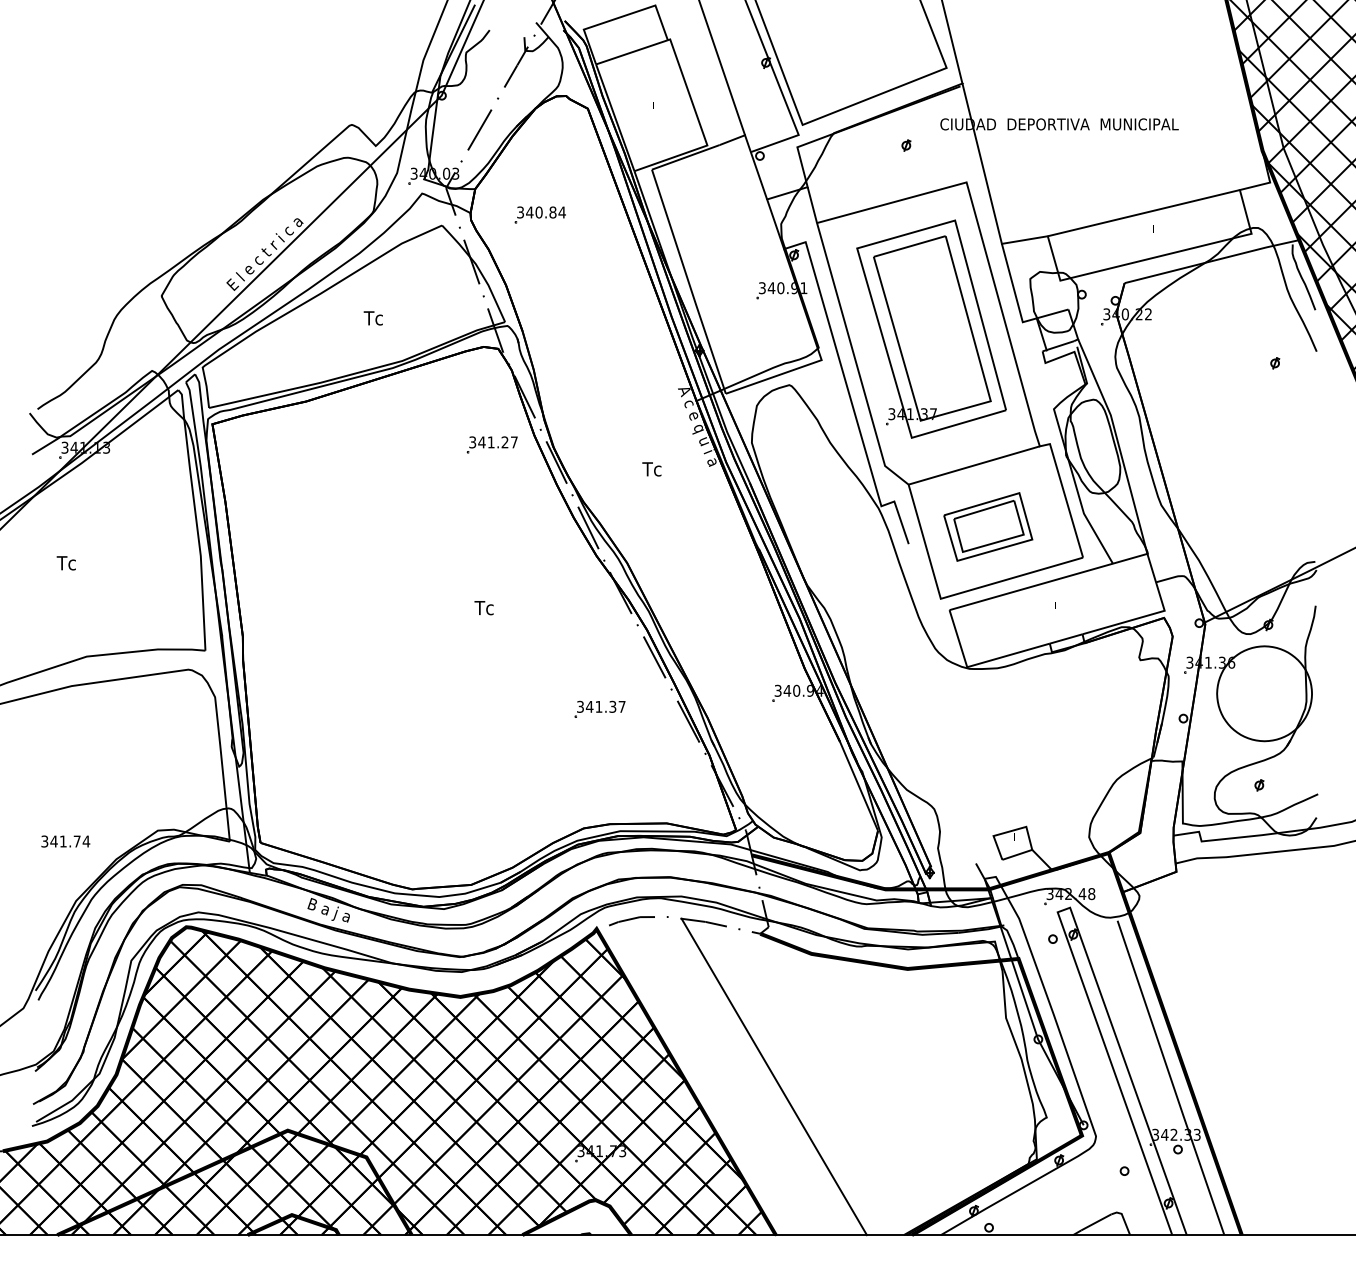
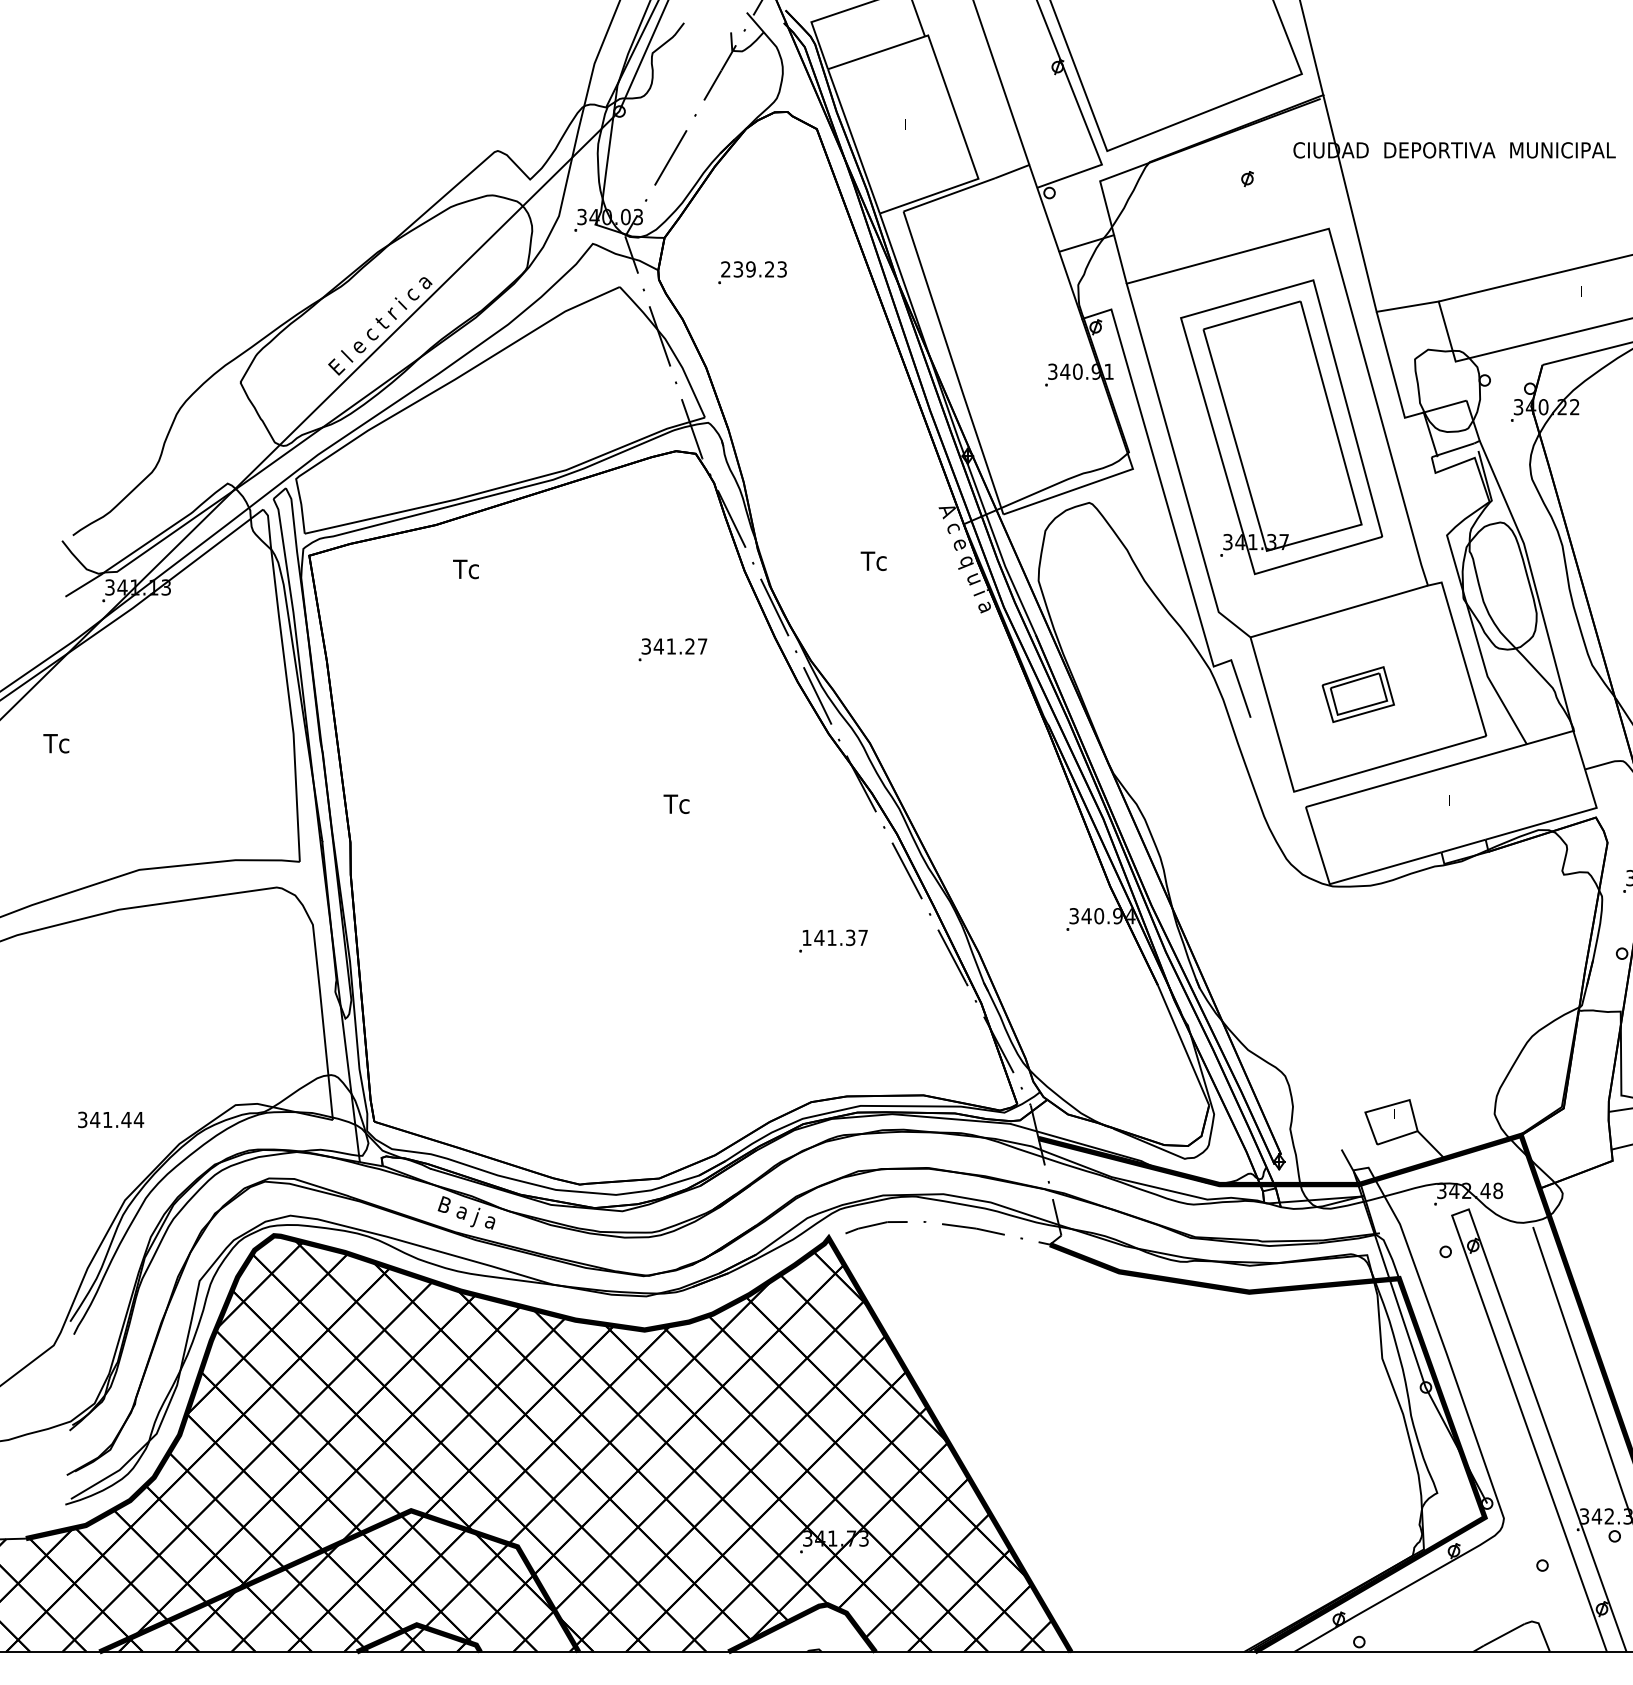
text: (541, 212) -> (754, 269), 340.84 -> 239.23
text: (372, 318) -> (464, 569), moved
part: (491, 444) -> (671, 649), moved
text: (651, 469) -> (873, 561), moved
part: (988, 526) -> (1358, 693), size x0.6
text: (65, 563) -> (55, 743), moved
text: (580, 706) -> (806, 937), 341.37 -> 141.37
text: (76, 841) -> (125, 1119), 341.74 -> 341.44
line: (773, 1076) -> (1067, 1437), removed

